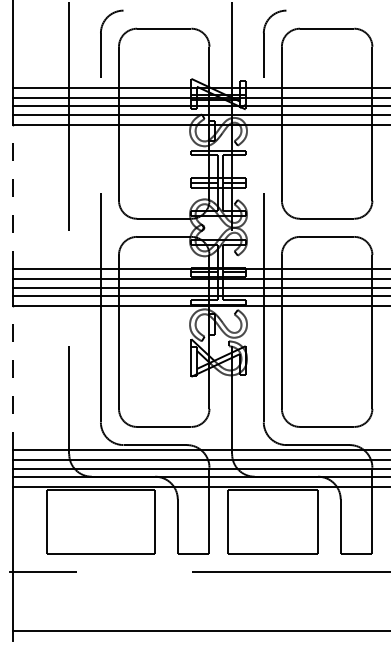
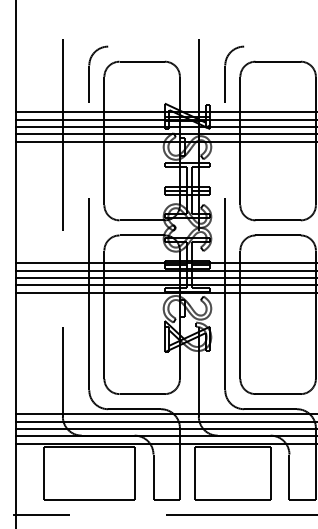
line: (13, 196) -> (16, 201), dashed -> solid
line: (13, 377) -> (16, 352), dashed -> solid

